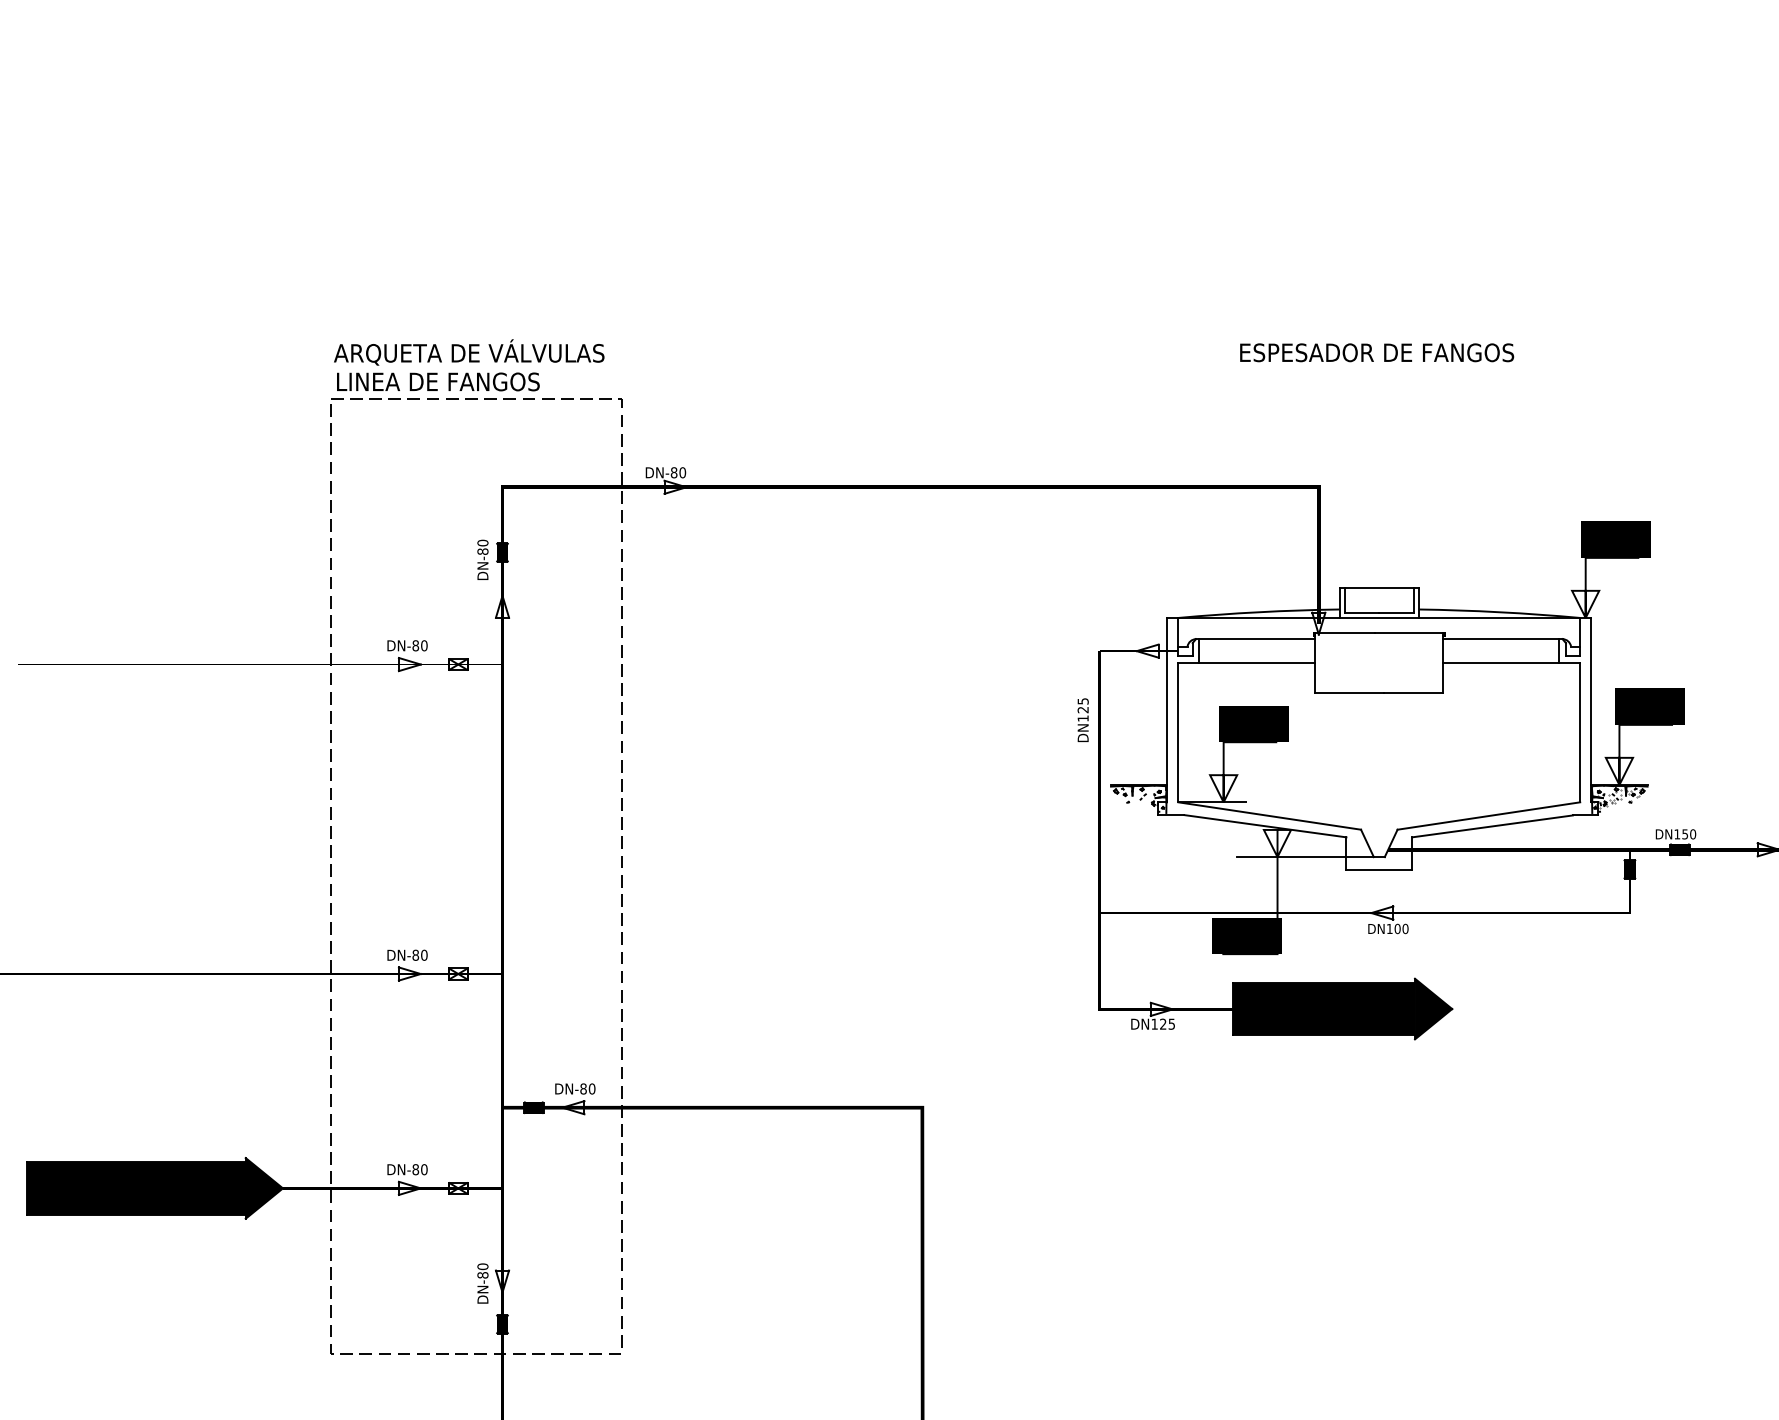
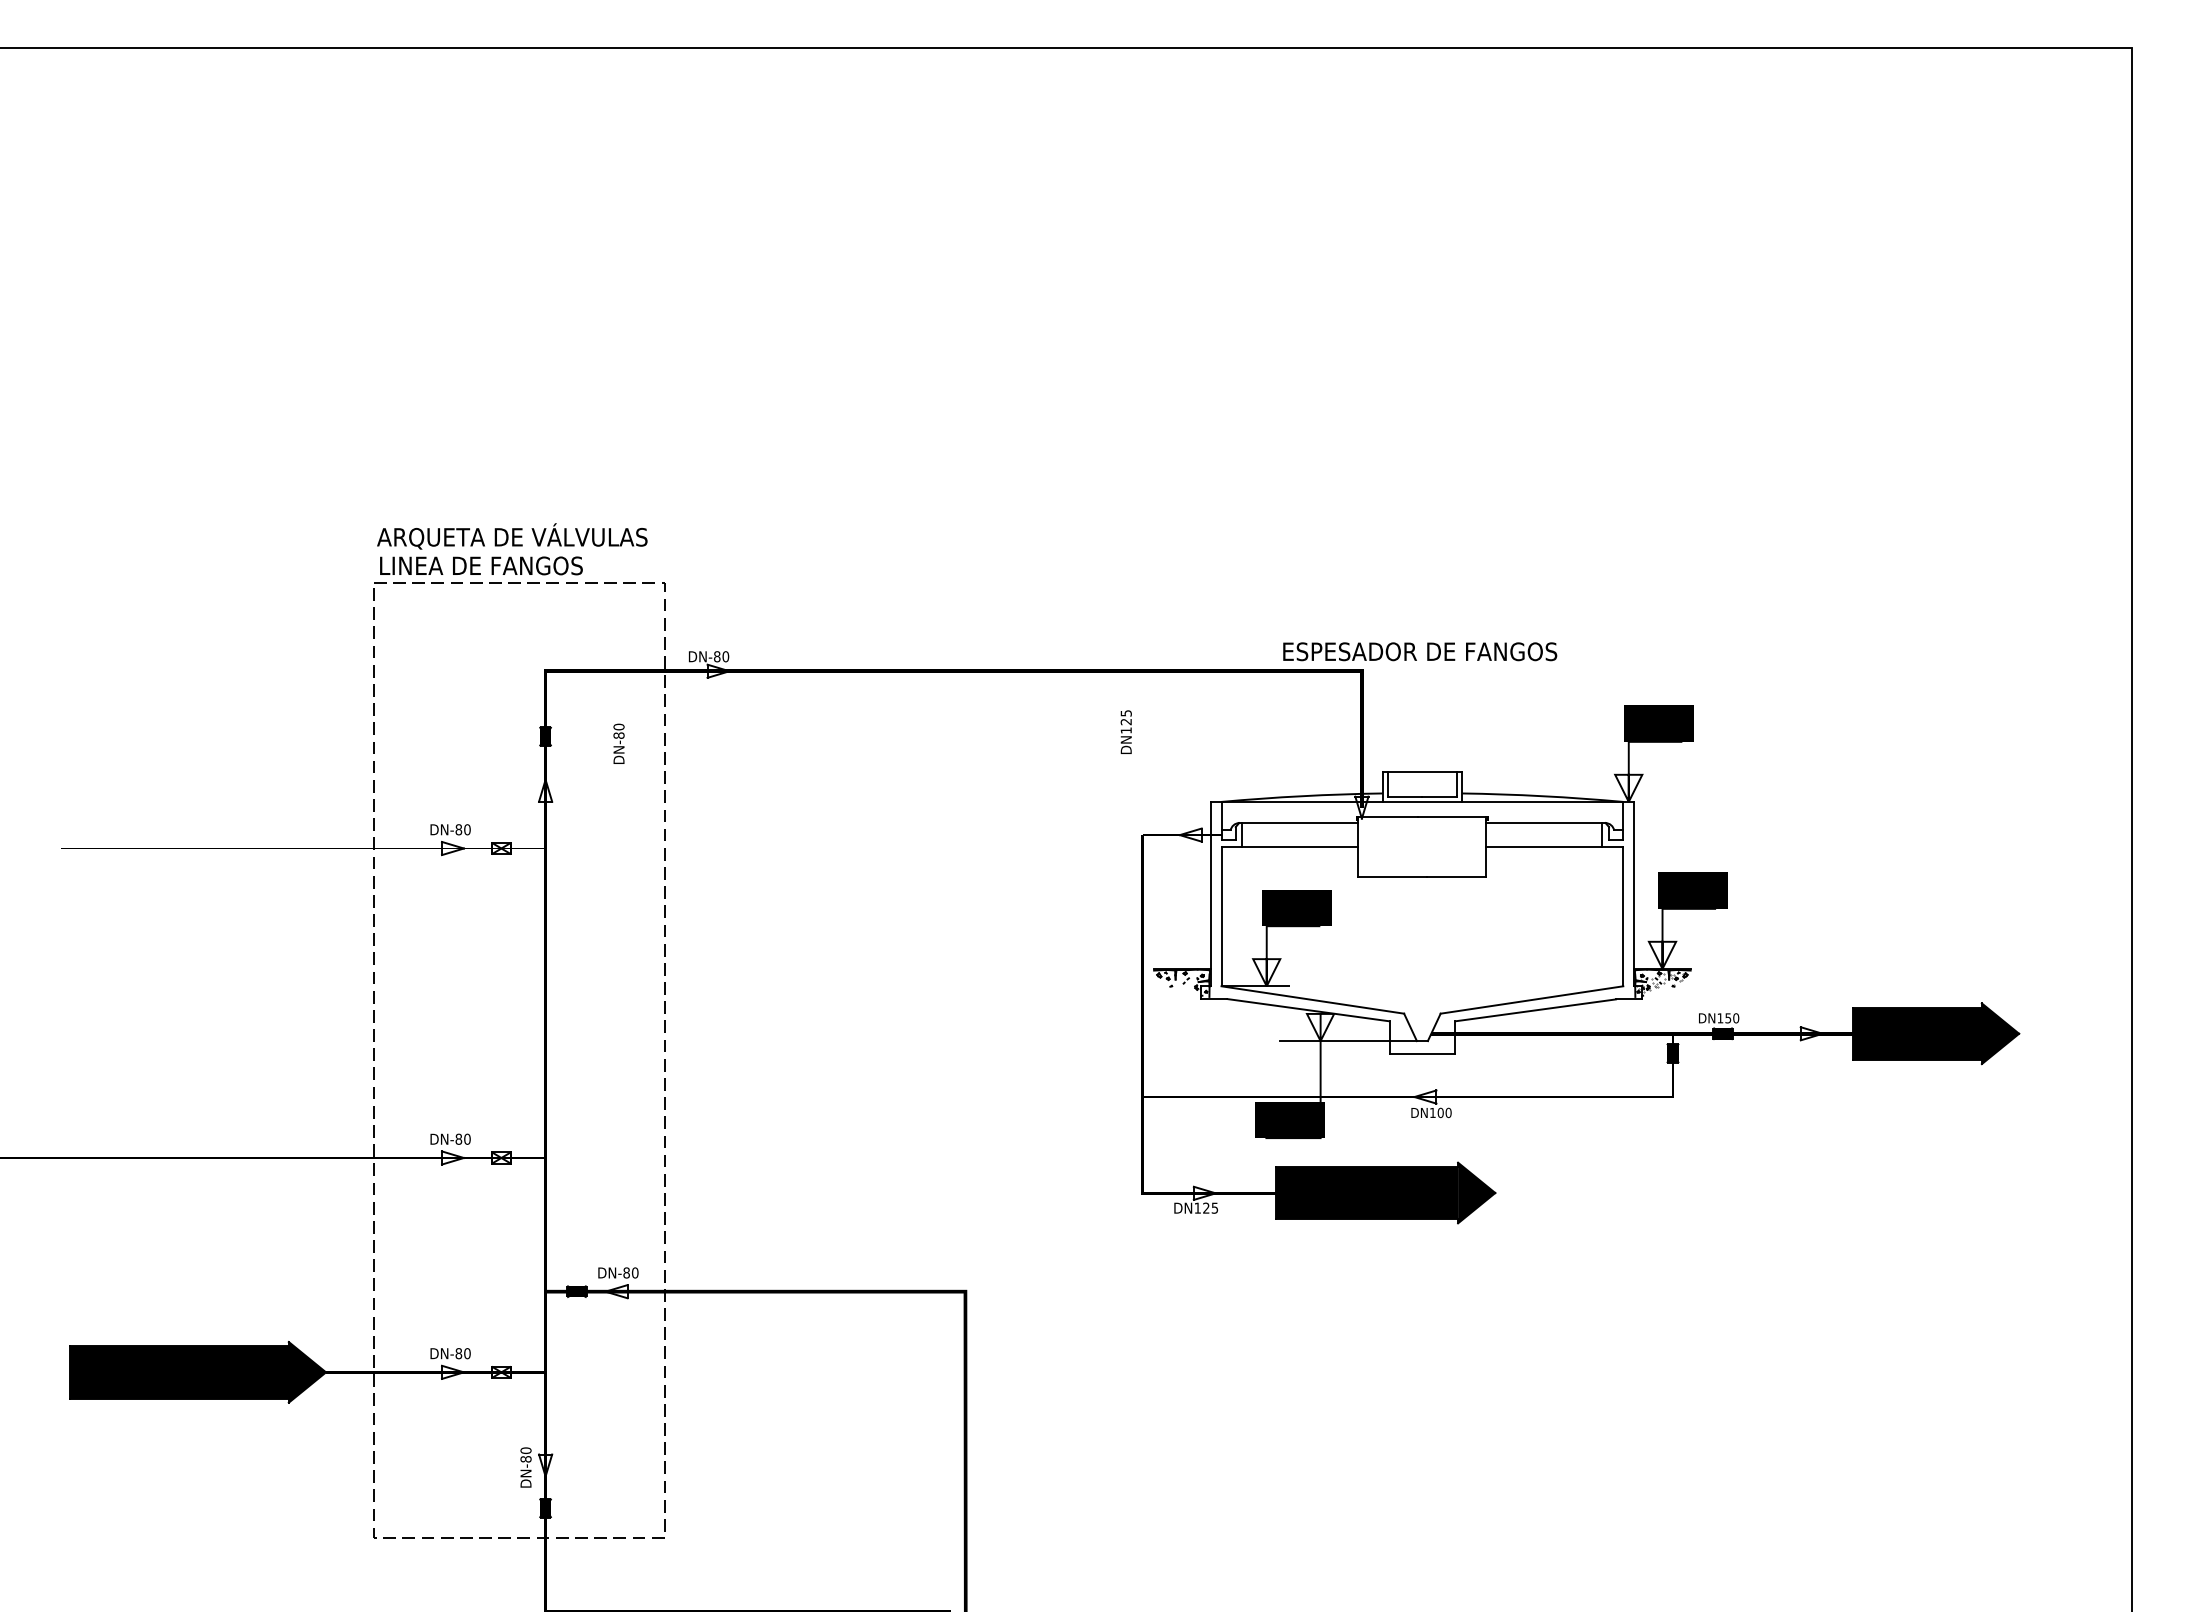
text: (1377, 352) -> (1420, 651), moved
text: (482, 559) -> (618, 743), moved
text: (1082, 719) -> (1125, 731), moved

